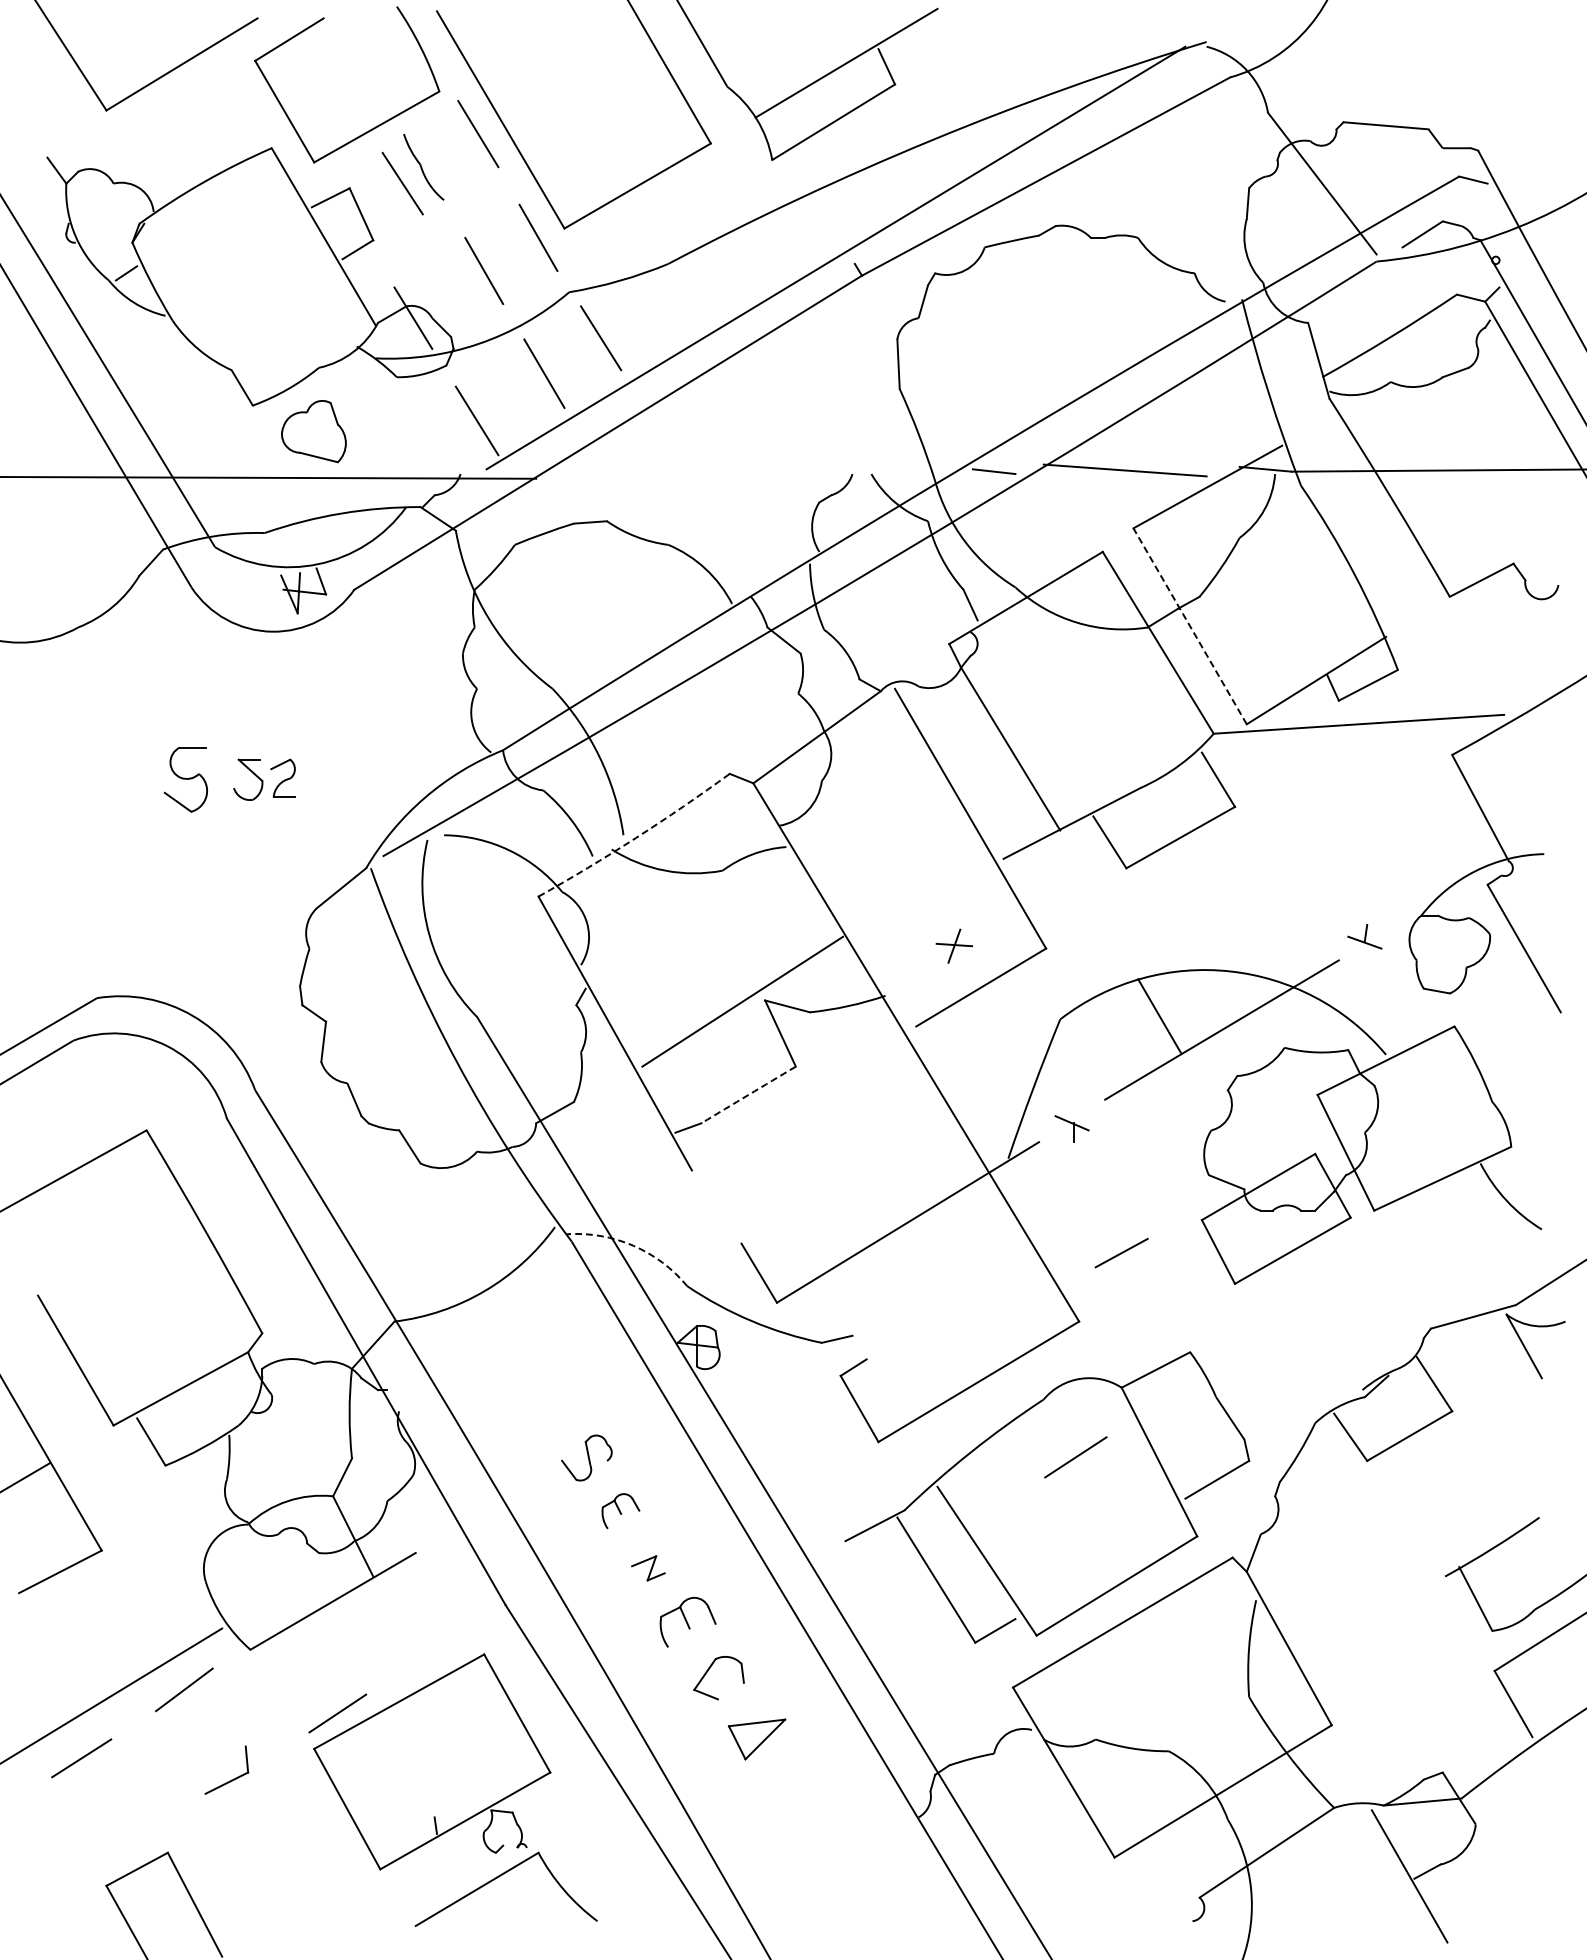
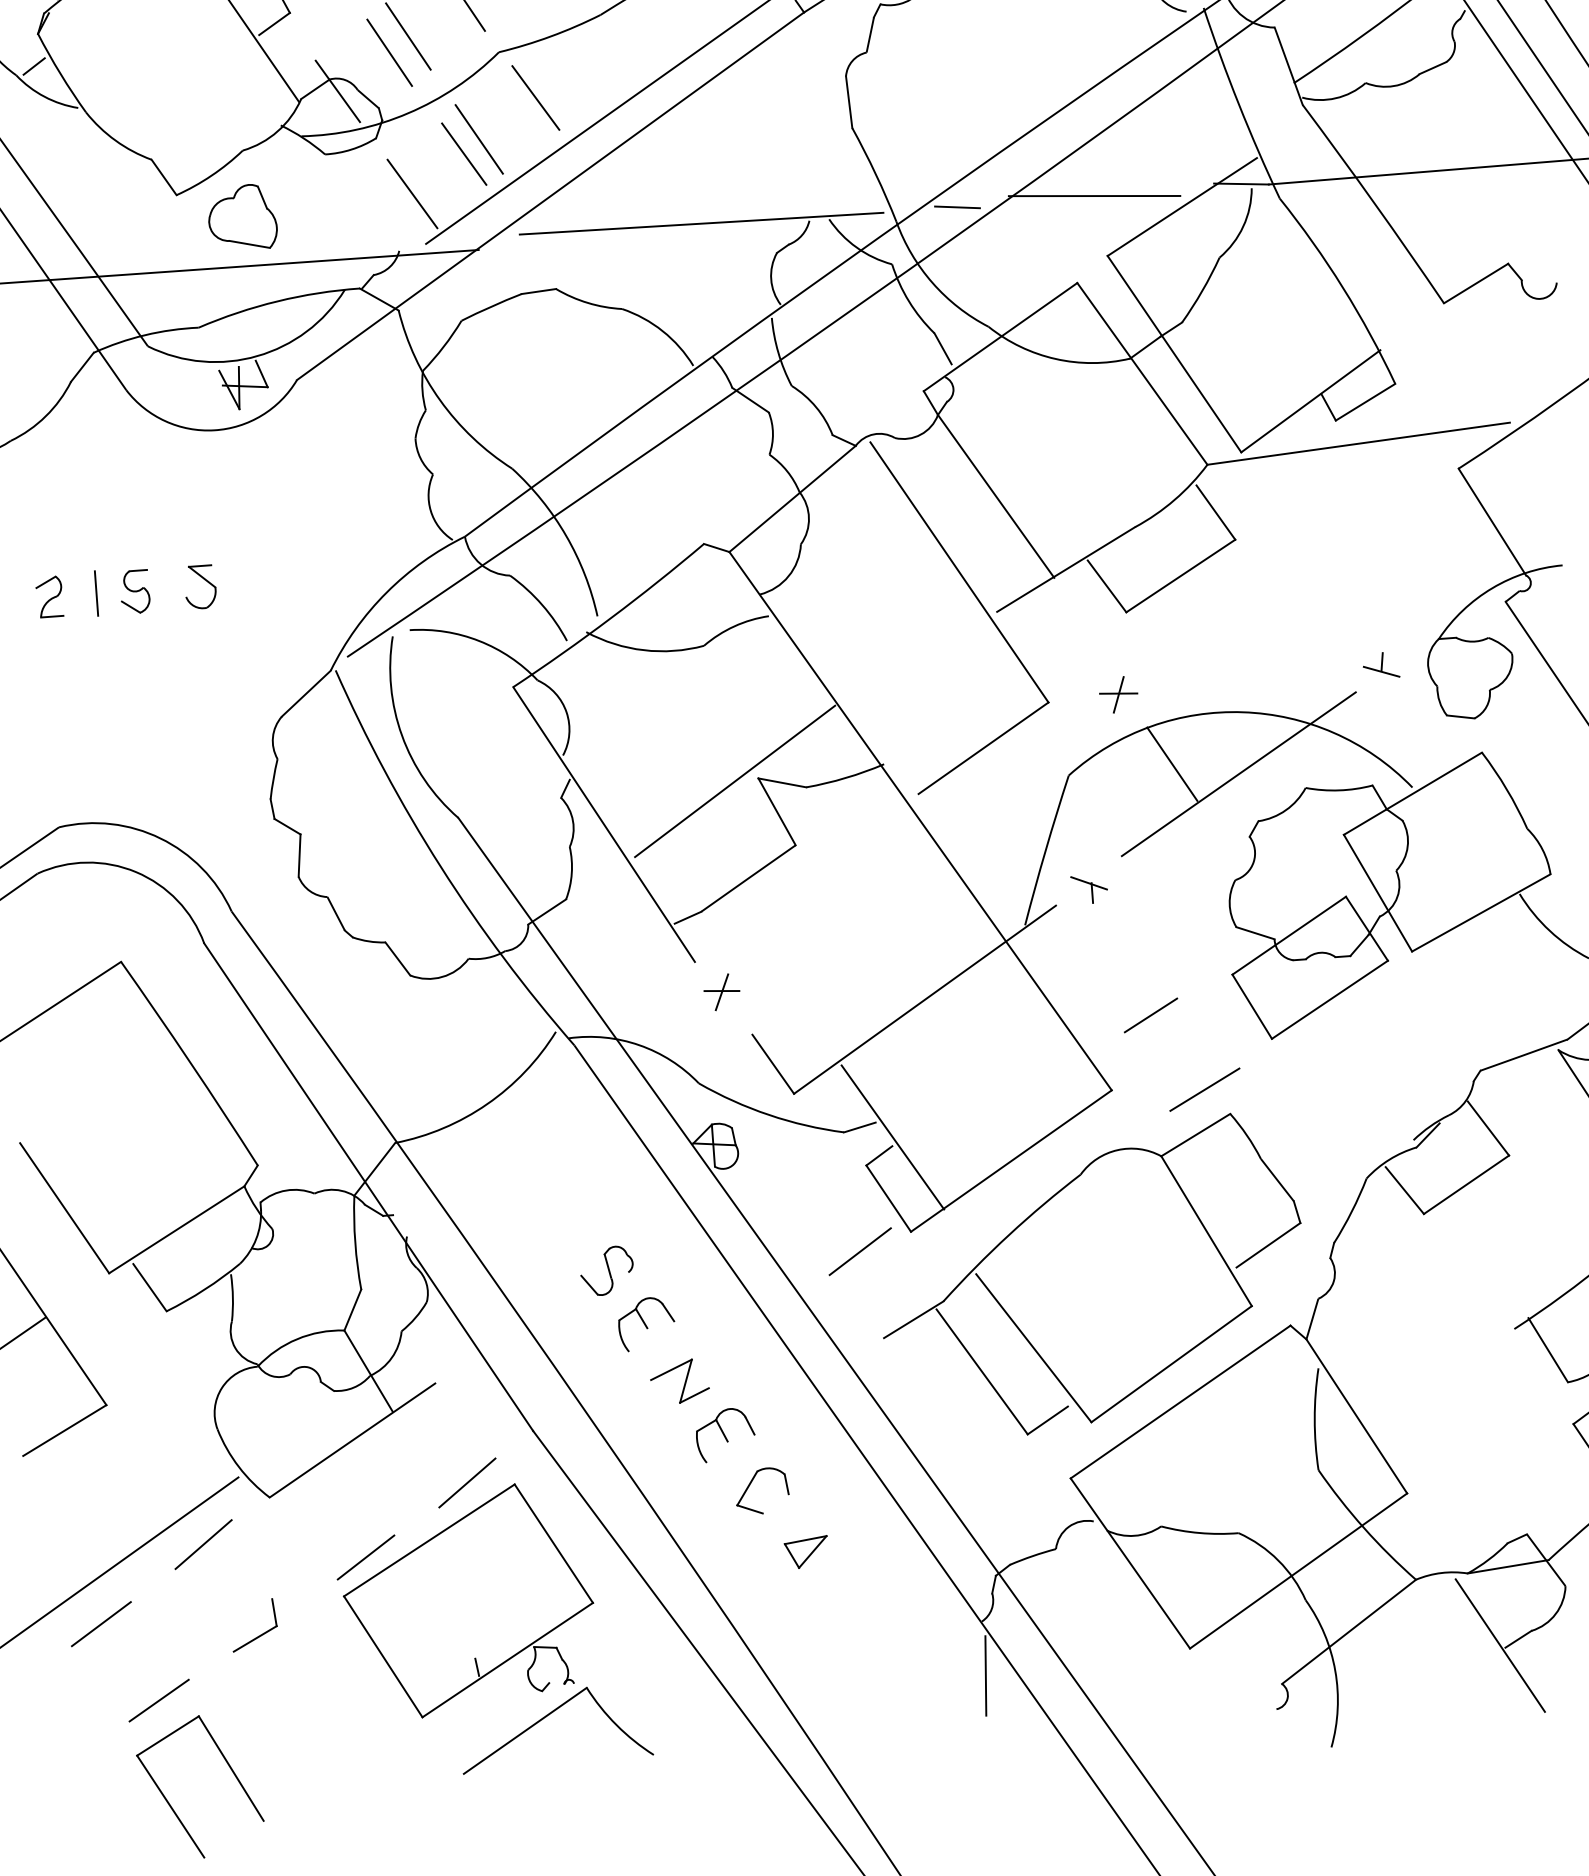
line: (465, 285) -> (389, 53), added
line: (528, 386) -> (463, 154), added
line: (749, 468) -> (701, 222), added
line: (1189, 625) -> (1173, 353), dashed -> solid
part: (282, 777) -> (48, 595), moved
line: (148, 778) -> (96, 593), added
part: (185, 779) -> (134, 591), size x0.62
arc: (635, 838) -> (610, 618), dashed -> solid
part: (953, 945) -> (1117, 694), moved
arc: (748, 1094) -> (748, 878), dashed -> solid
part: (715, 1200) -> (721, 991), added
arc: (633, 1245) -> (639, 1044), dashed -> solid
line: (1167, 1327) -> (1204, 1089), added
line: (867, 1351) -> (892, 1137), added
line: (1075, 1457) -> (859, 1251), moved
part: (620, 1510) -> (646, 1323), size x1.43
part: (648, 1568) -> (680, 1381), size x1.67
line: (439, 1649) -> (467, 1482), added
part: (756, 1739) -> (806, 1552), size x0.71
line: (130, 1834) -> (158, 1700), added
line: (918, 1869) -> (985, 1676), added

